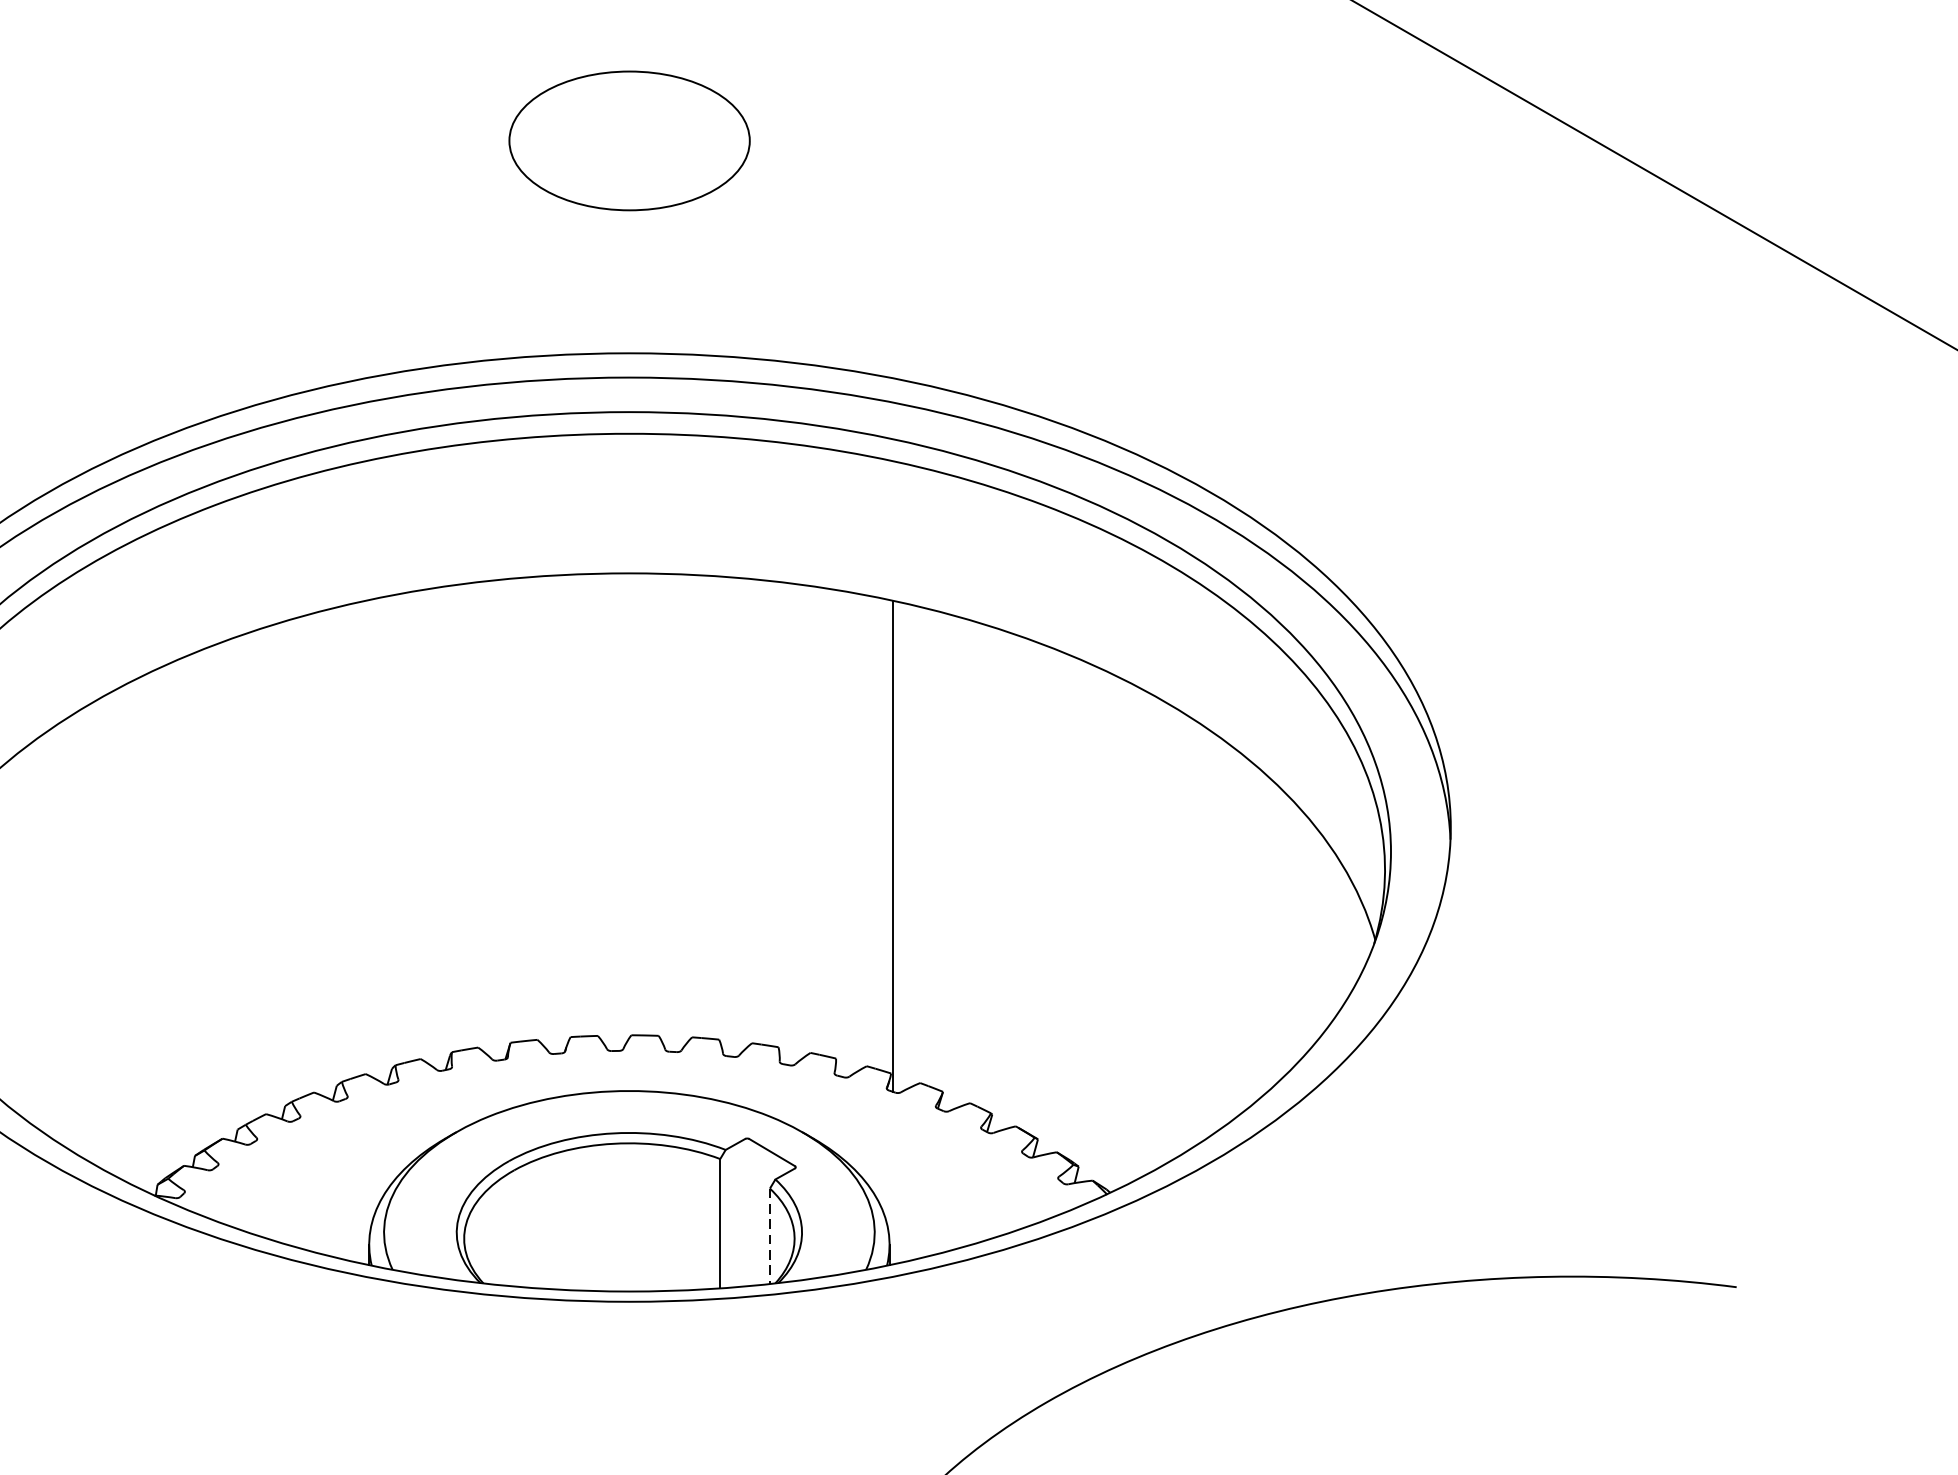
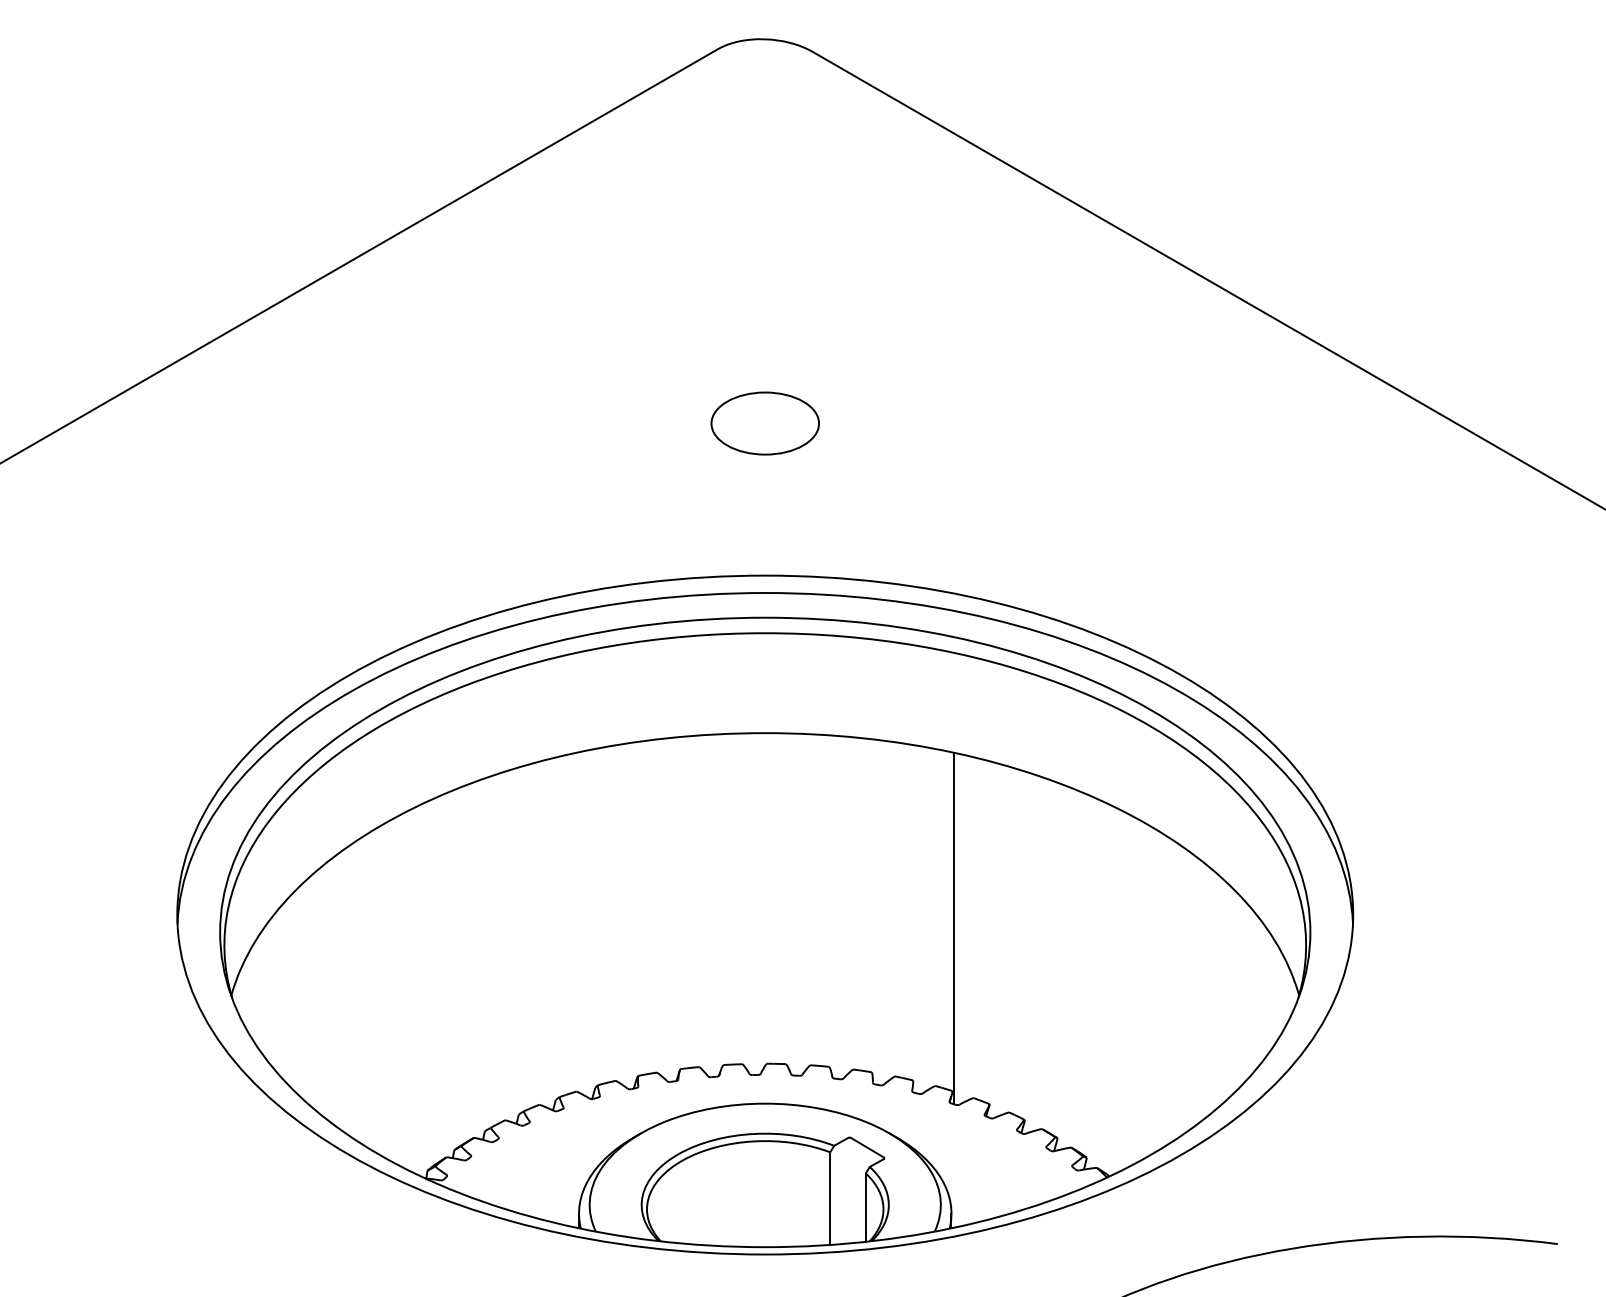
part: (628, 140) -> (764, 423), size x0.62
line: (769, 1237) -> (865, 1208), dashed -> solid

